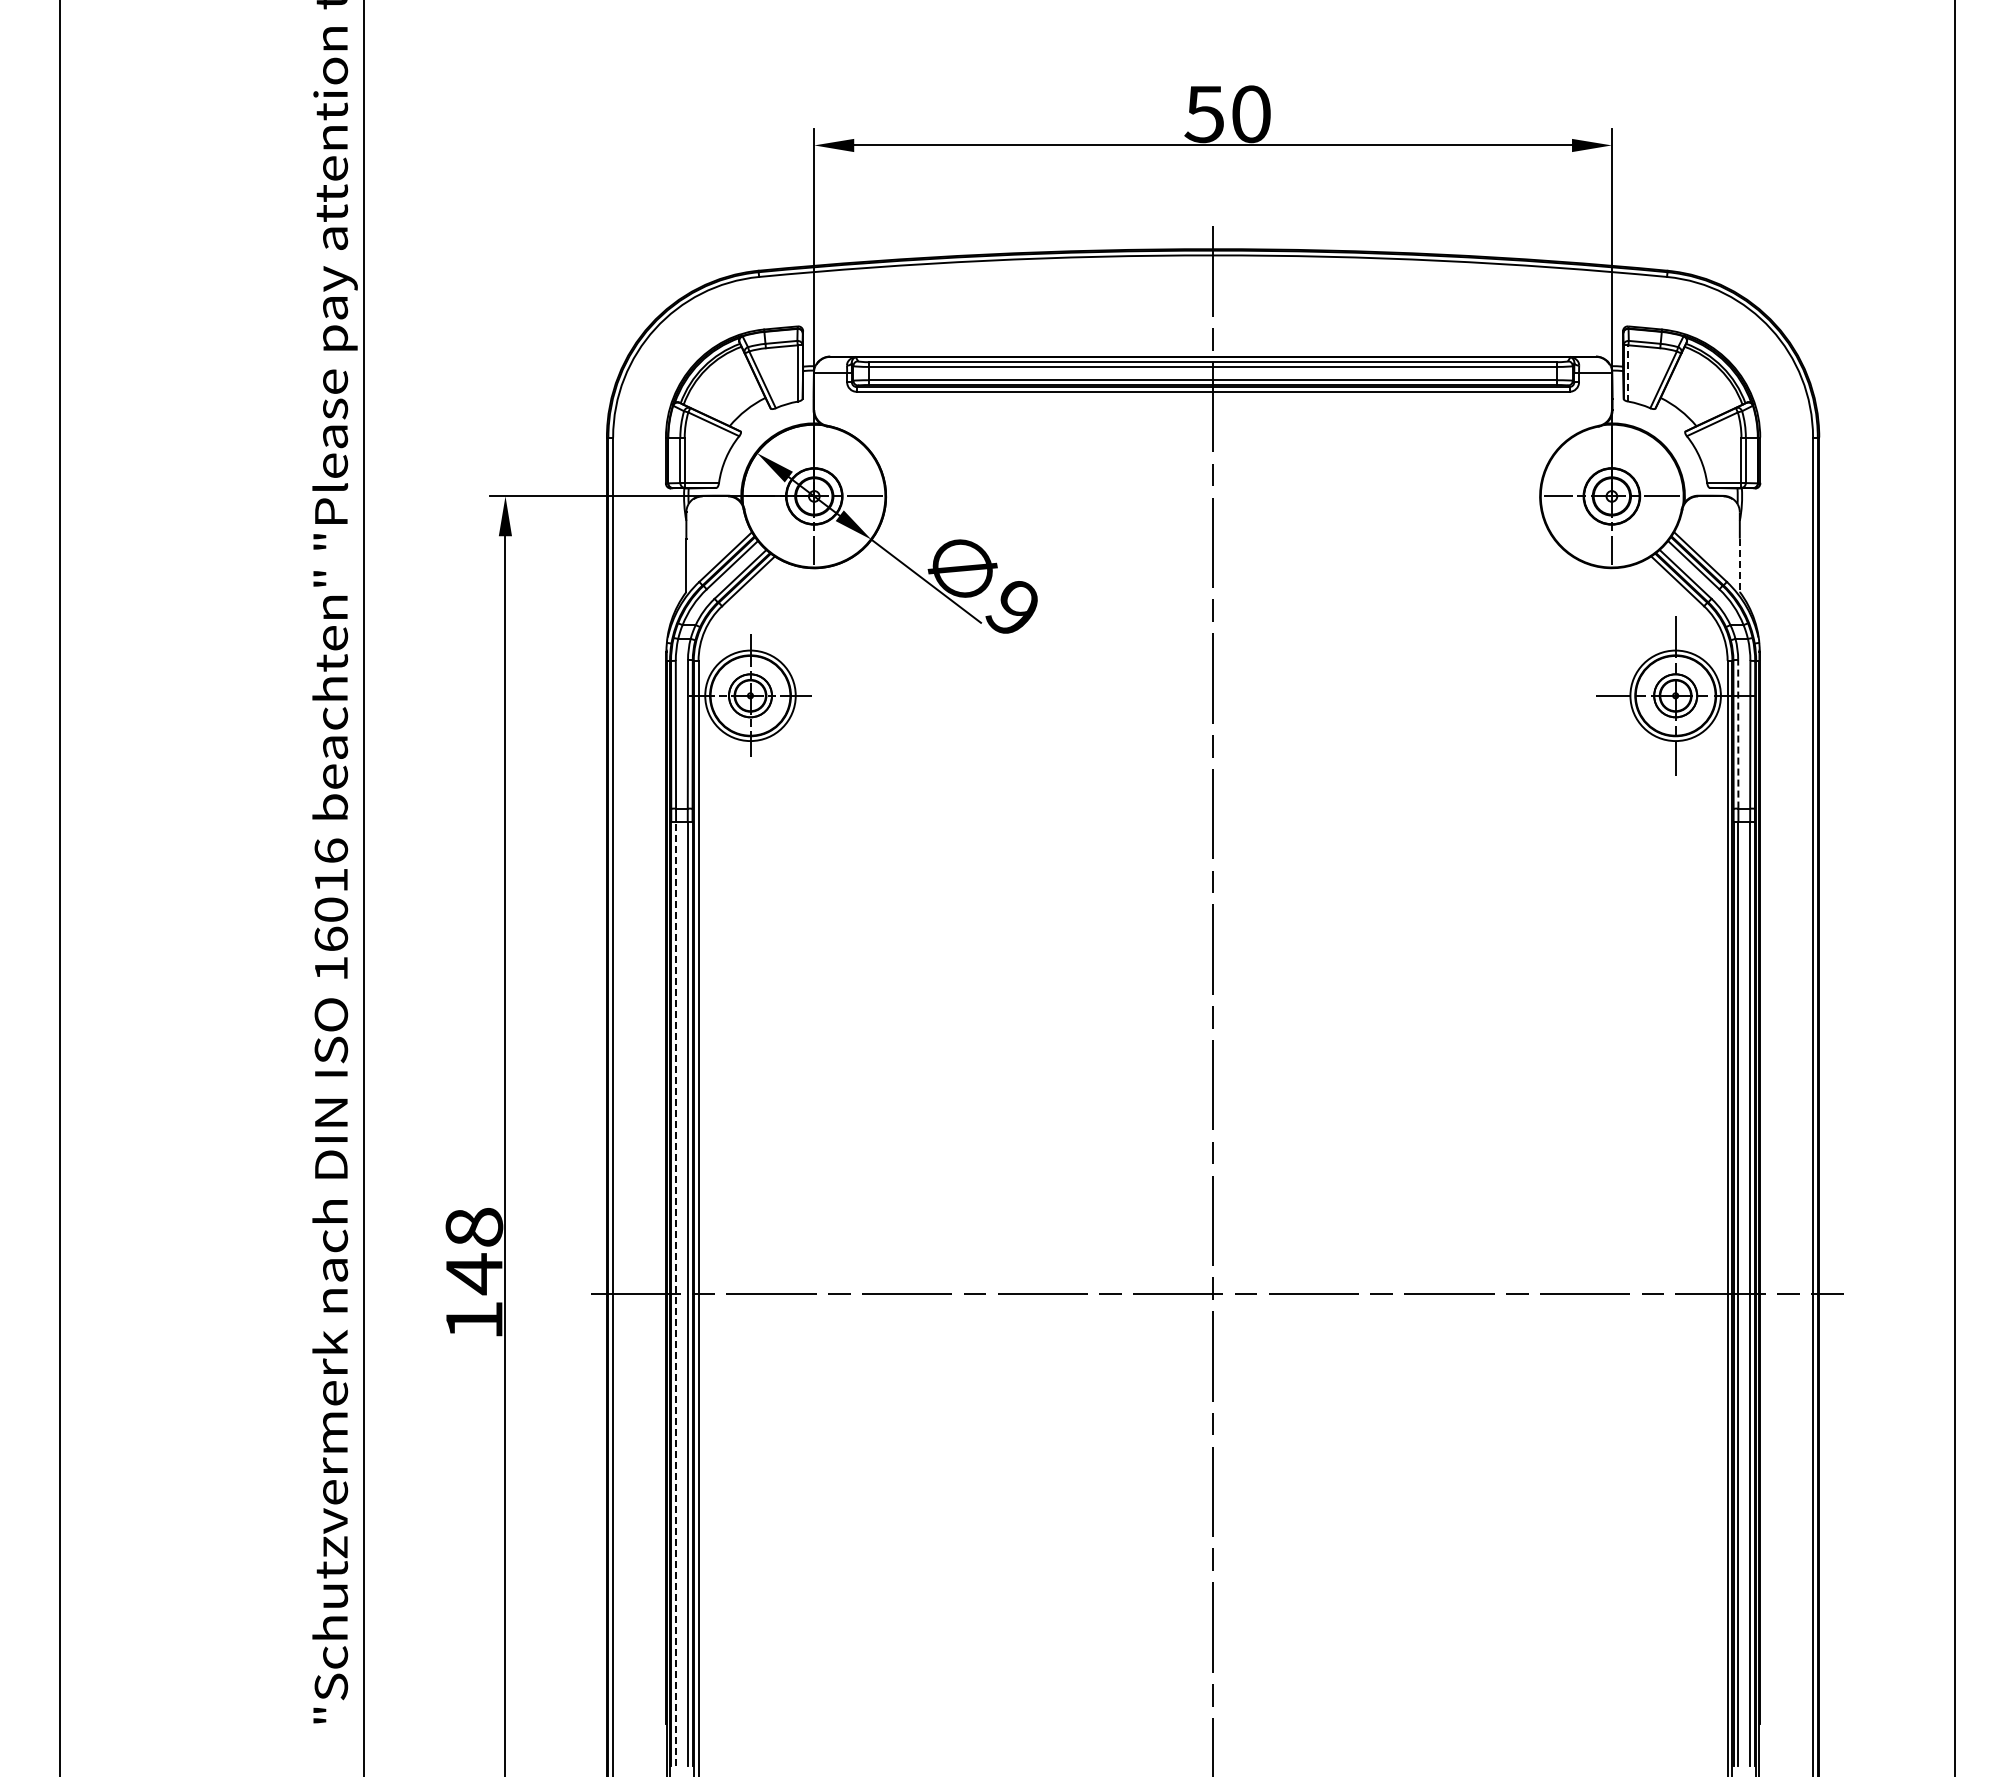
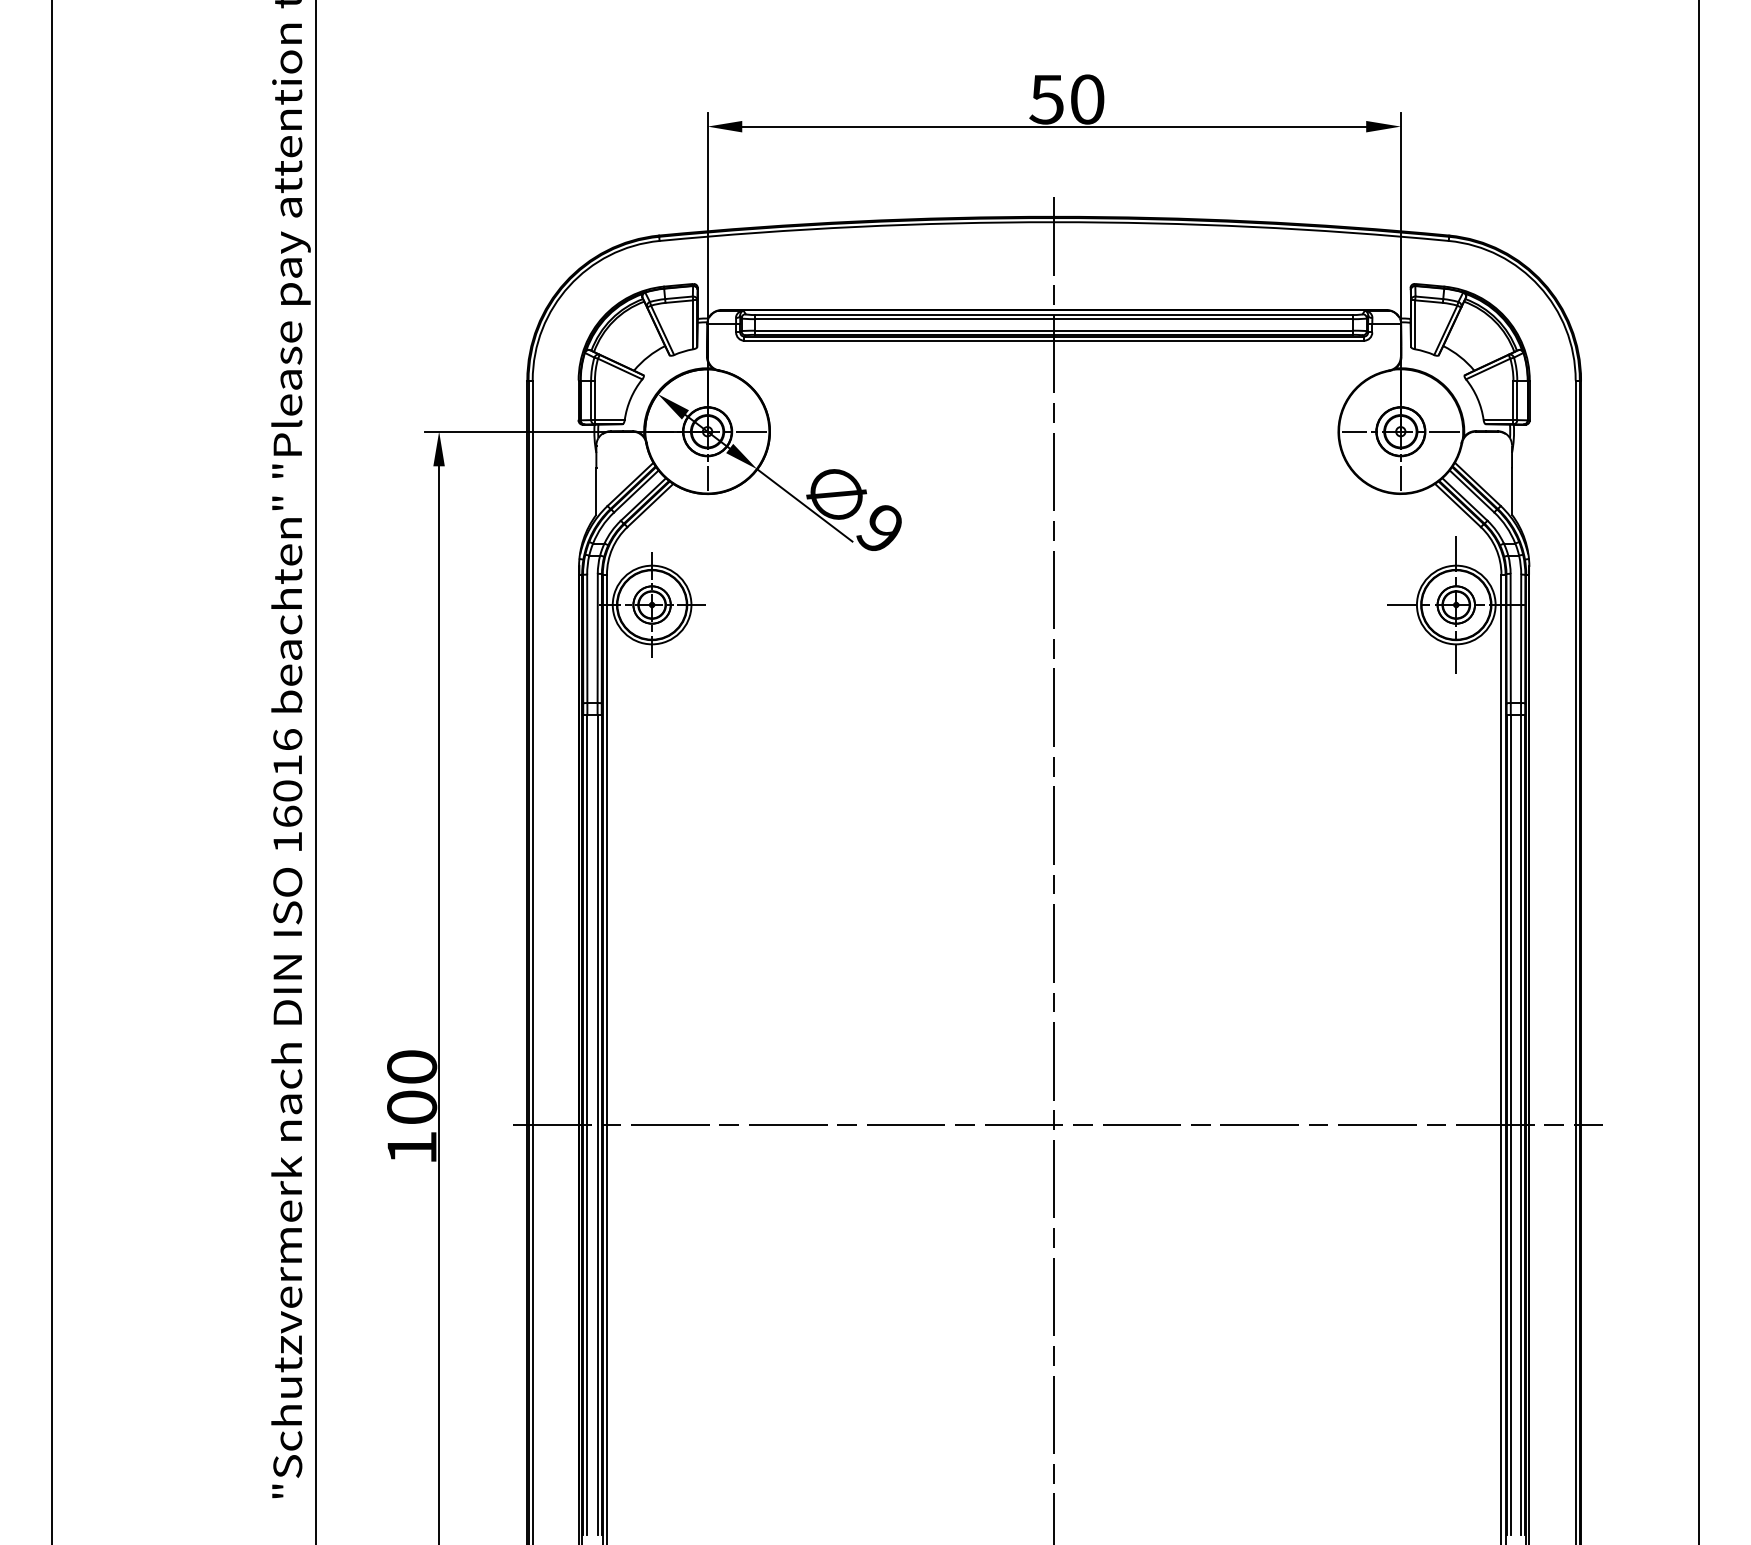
line: (1628, 372) -> (1415, 323), dashed -> solid
line: (1739, 565) -> (1511, 491), dashed -> solid
line: (1738, 733) -> (1510, 637), dashed -> solid
text: (474, 1251) -> (412, 1088), 148 -> 100
line: (676, 1294) -> (587, 1125), dashed -> solid

